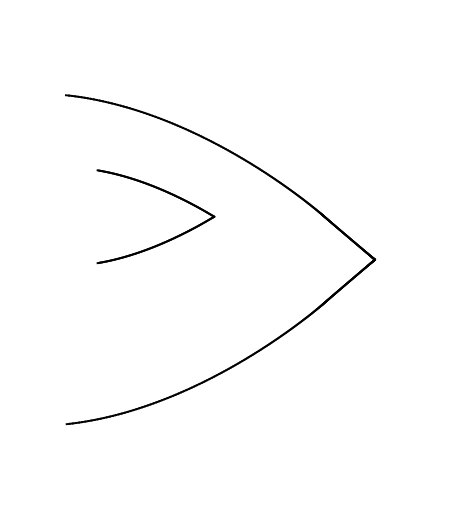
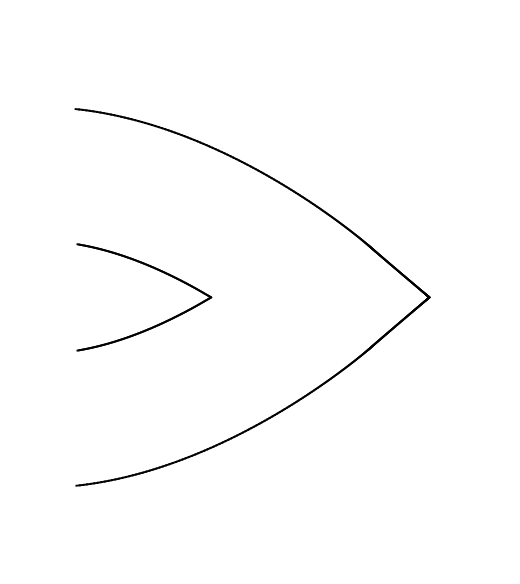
part: (167, 193) -> (157, 270), moved

